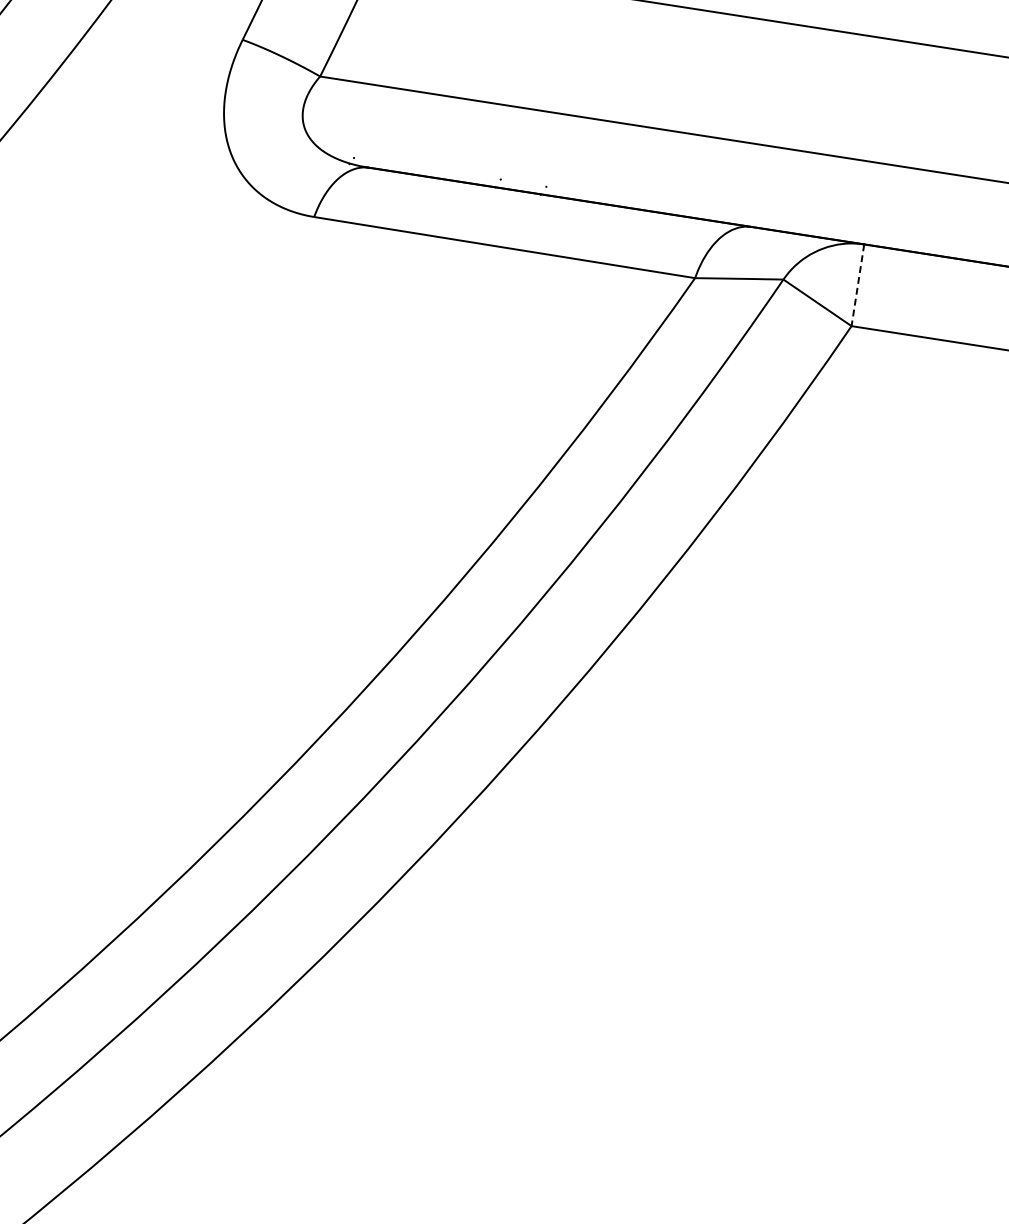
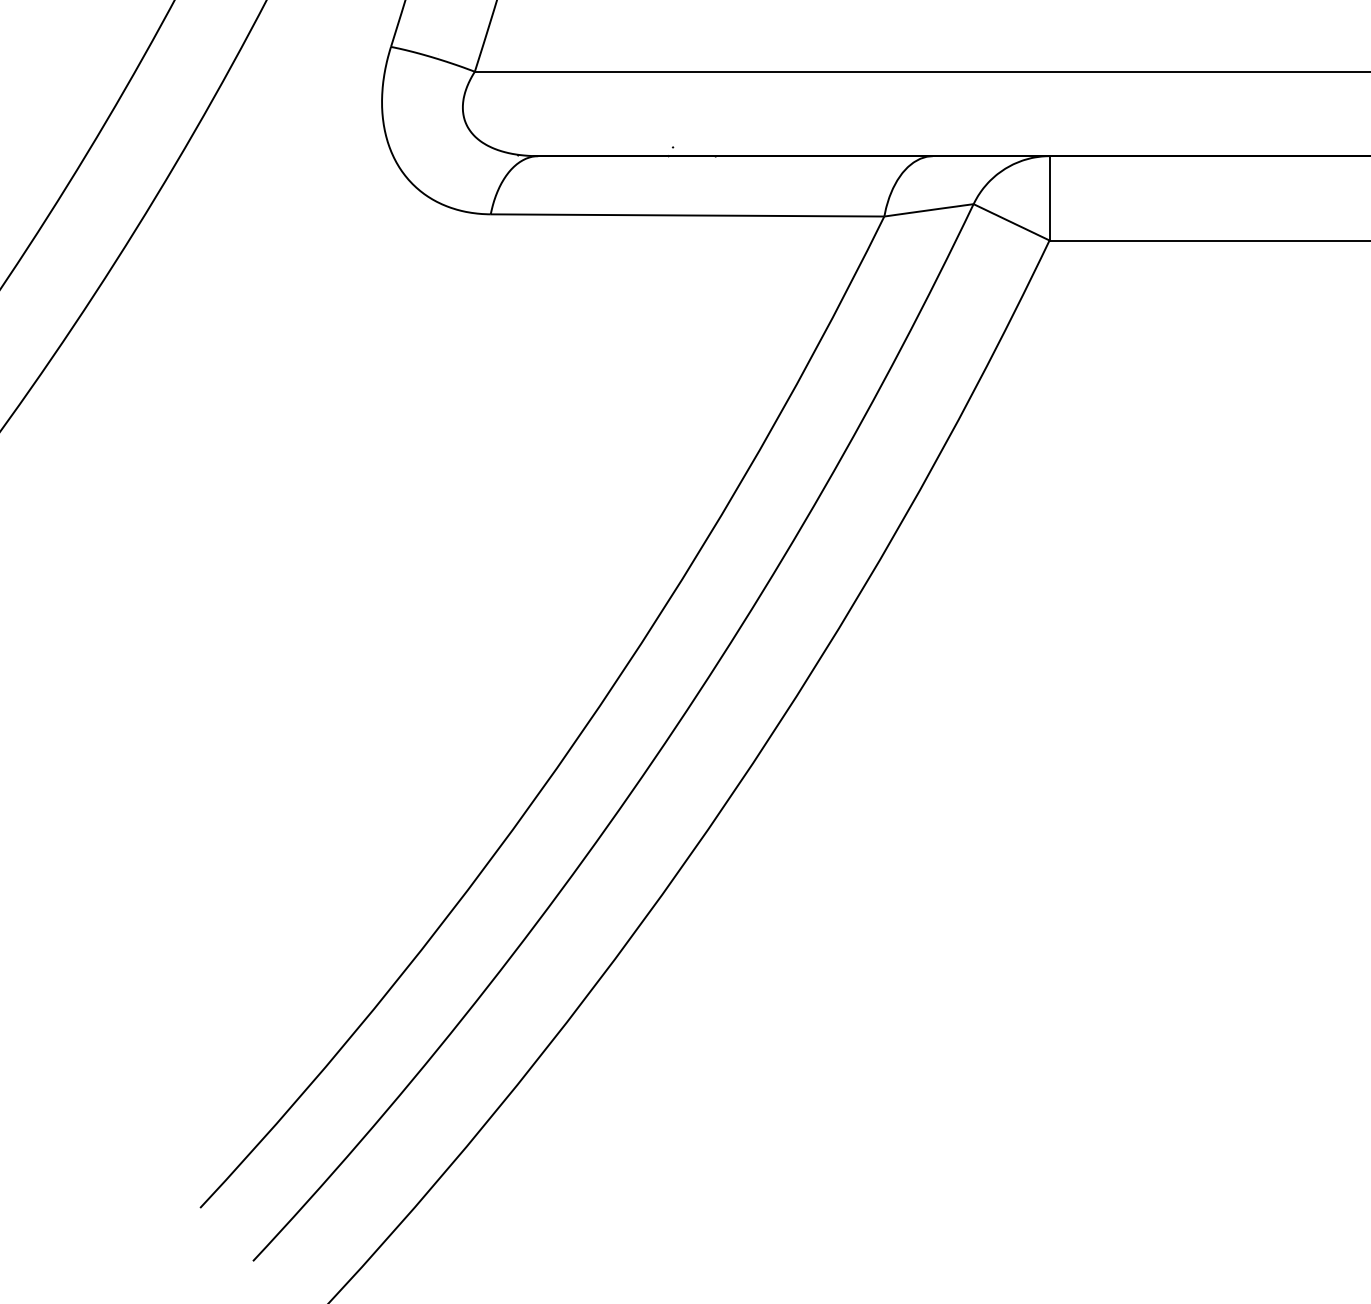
line: (857, 285) -> (1049, 198), dashed -> solid

